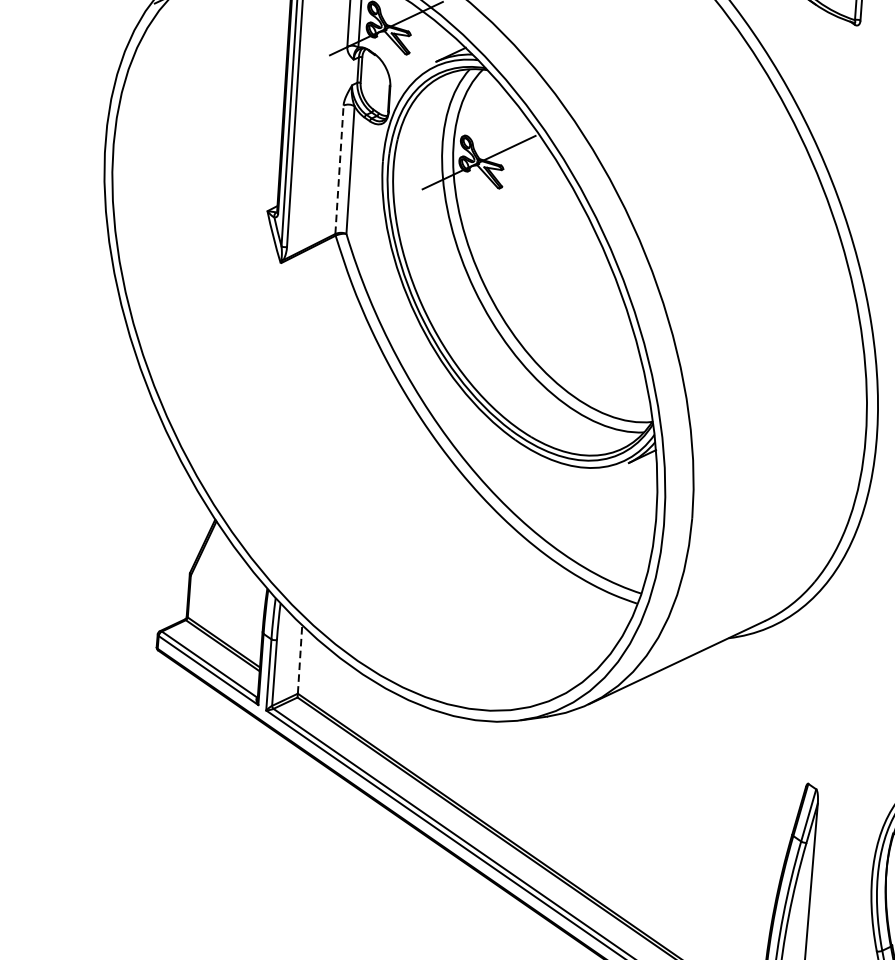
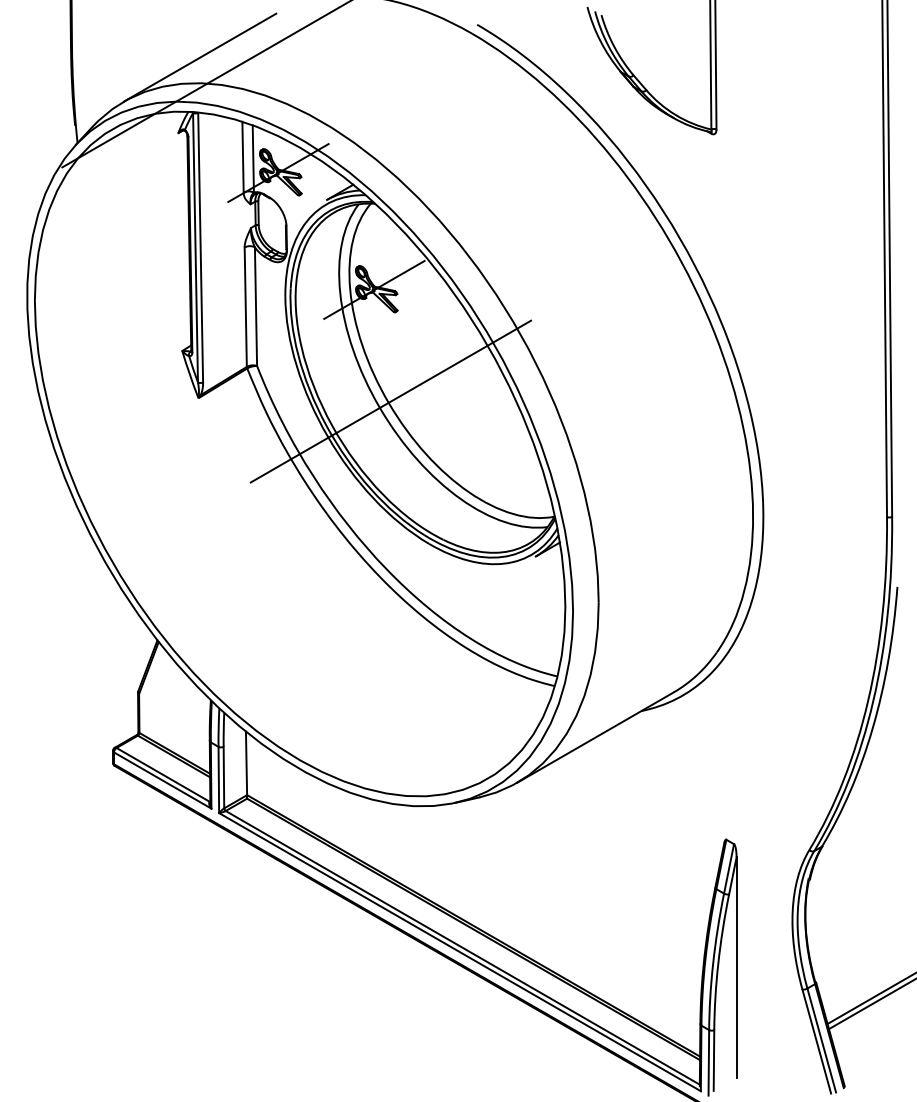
line: (339, 170) -> (245, 307), dashed -> solid
line: (486, 283) -> (390, 401), added
line: (300, 659) -> (246, 763), dashed -> solid

